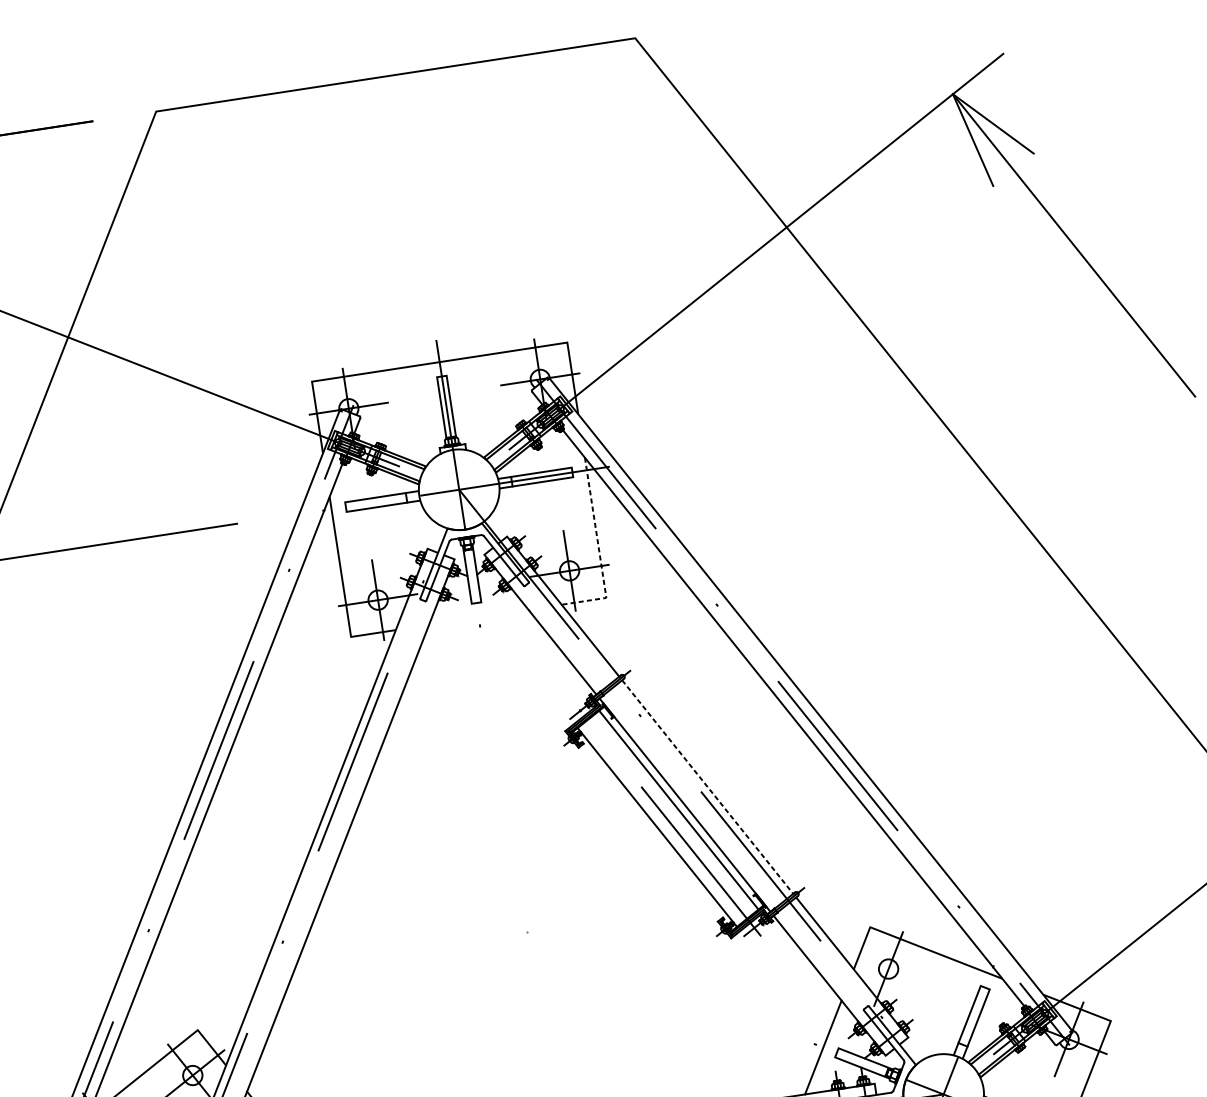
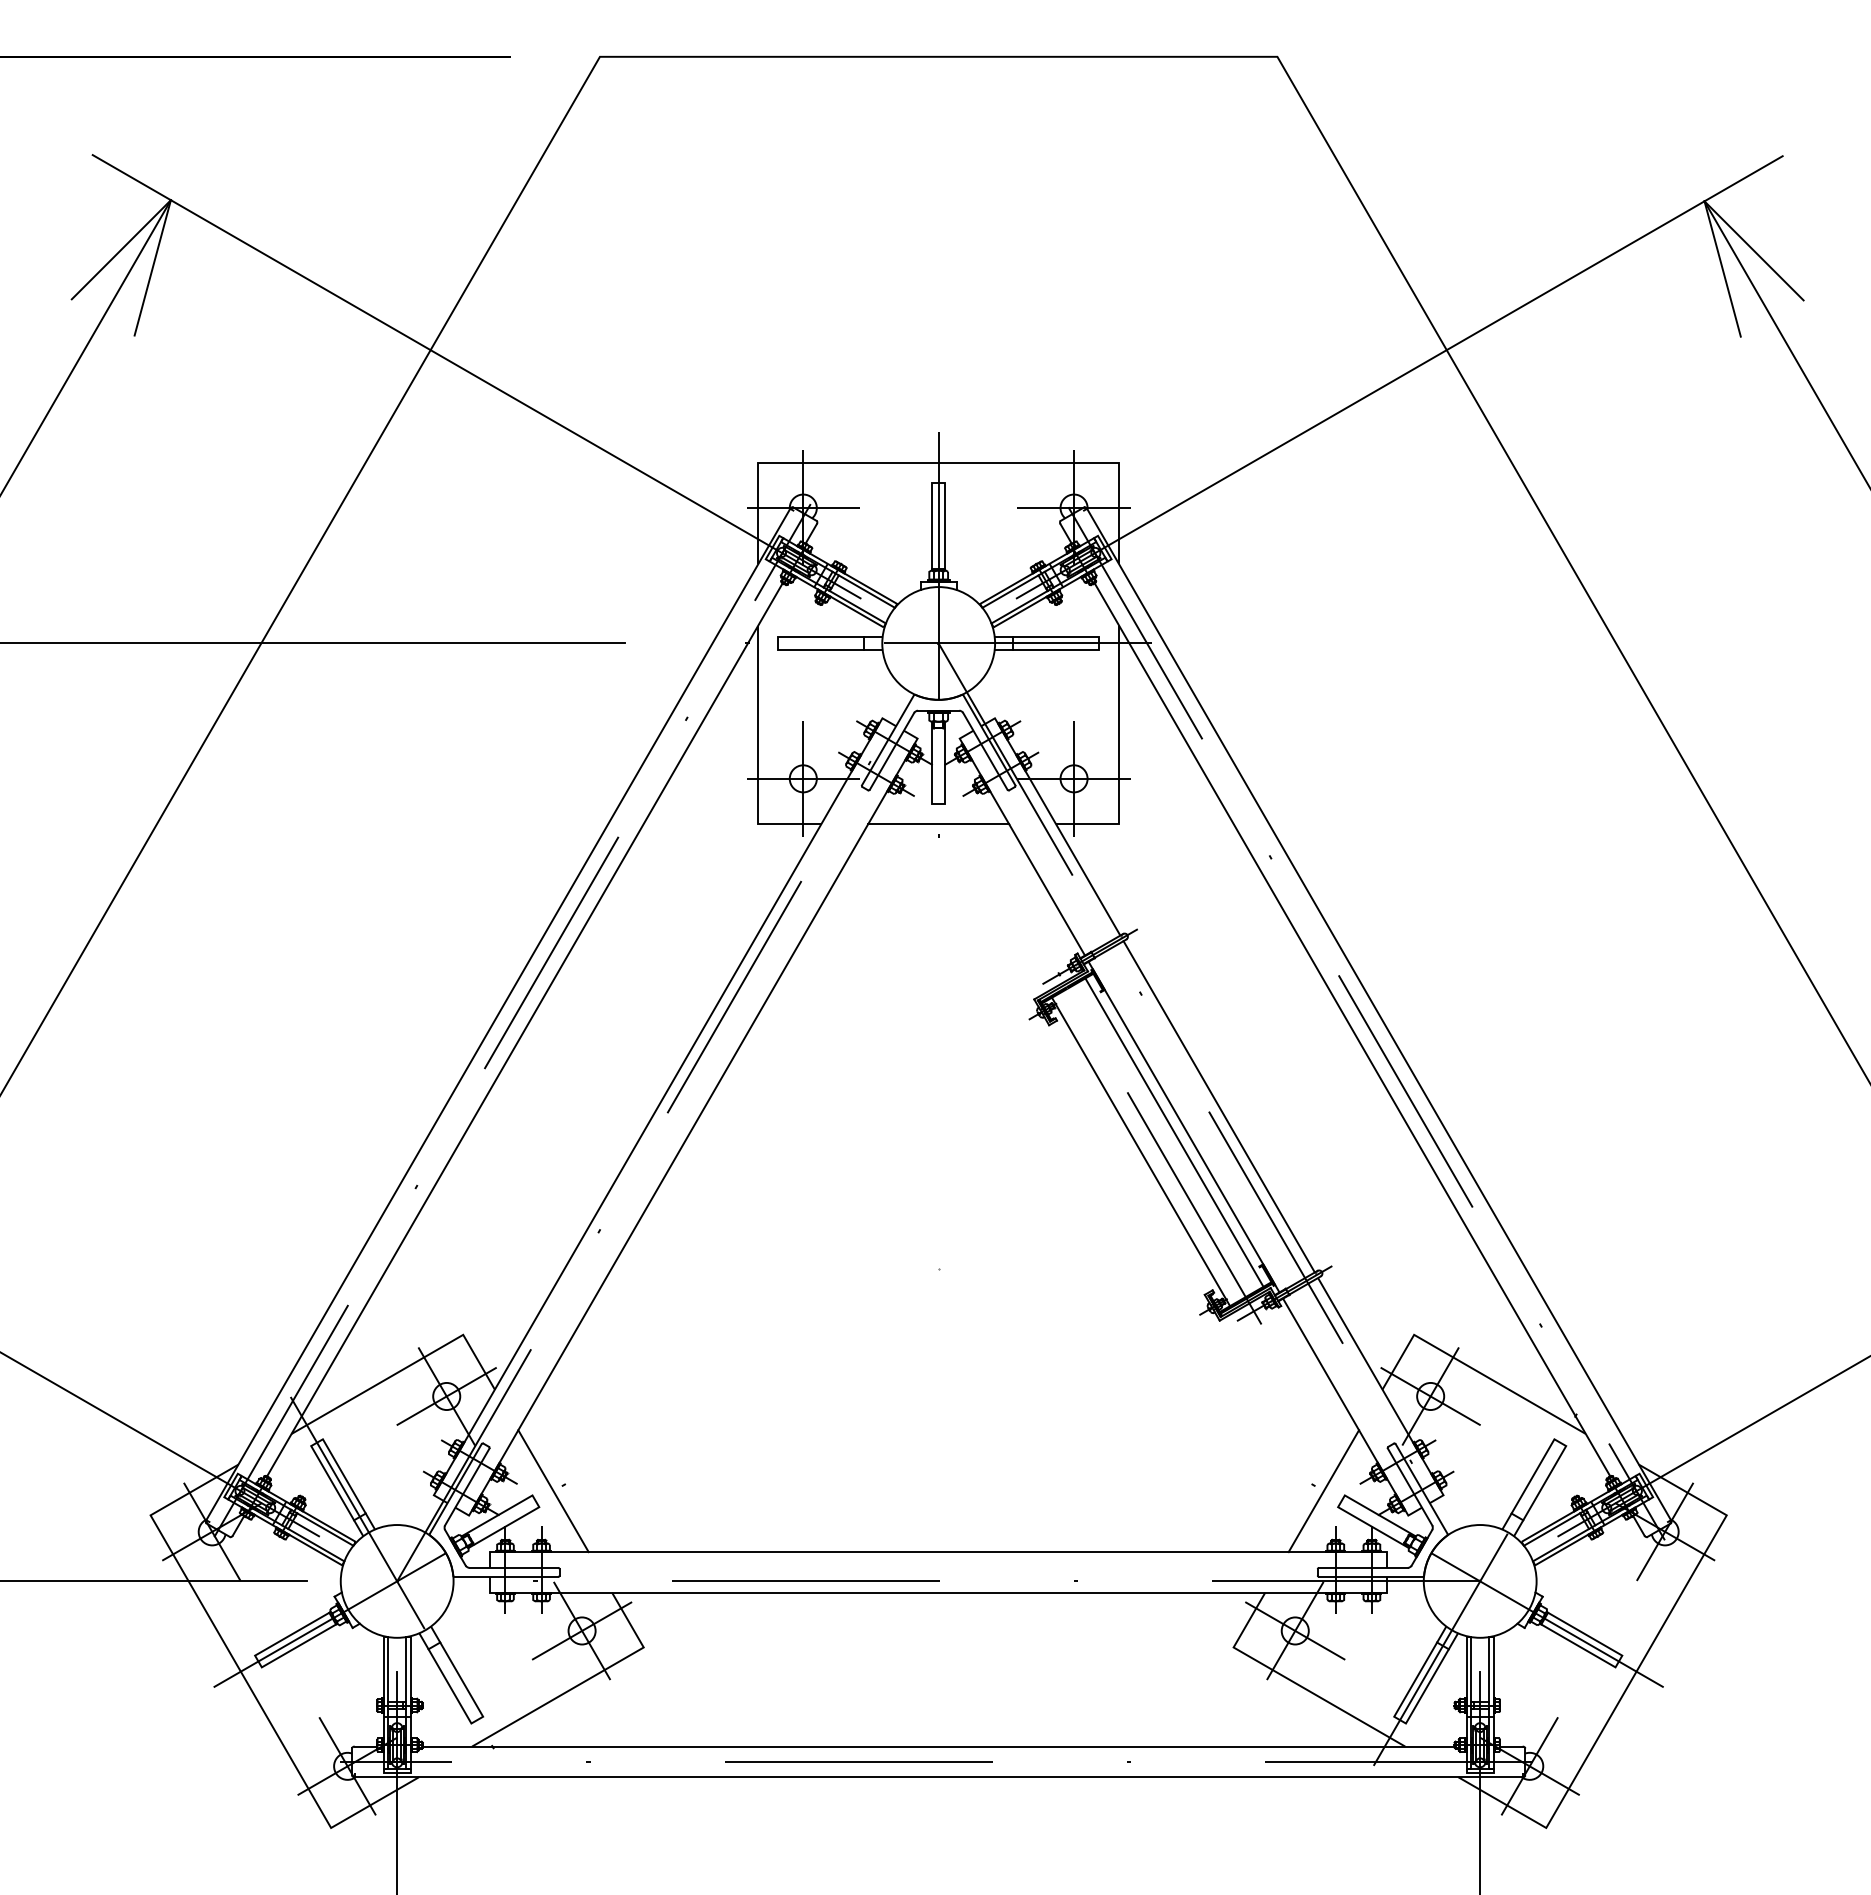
line: (599, 550) -> (1119, 757), dashed -> solid
line: (478, 617) -> (938, 823), added
line: (708, 787) -> (1219, 1107), dashed -> solid
line: (888, 969) -> (1430, 1396), added

